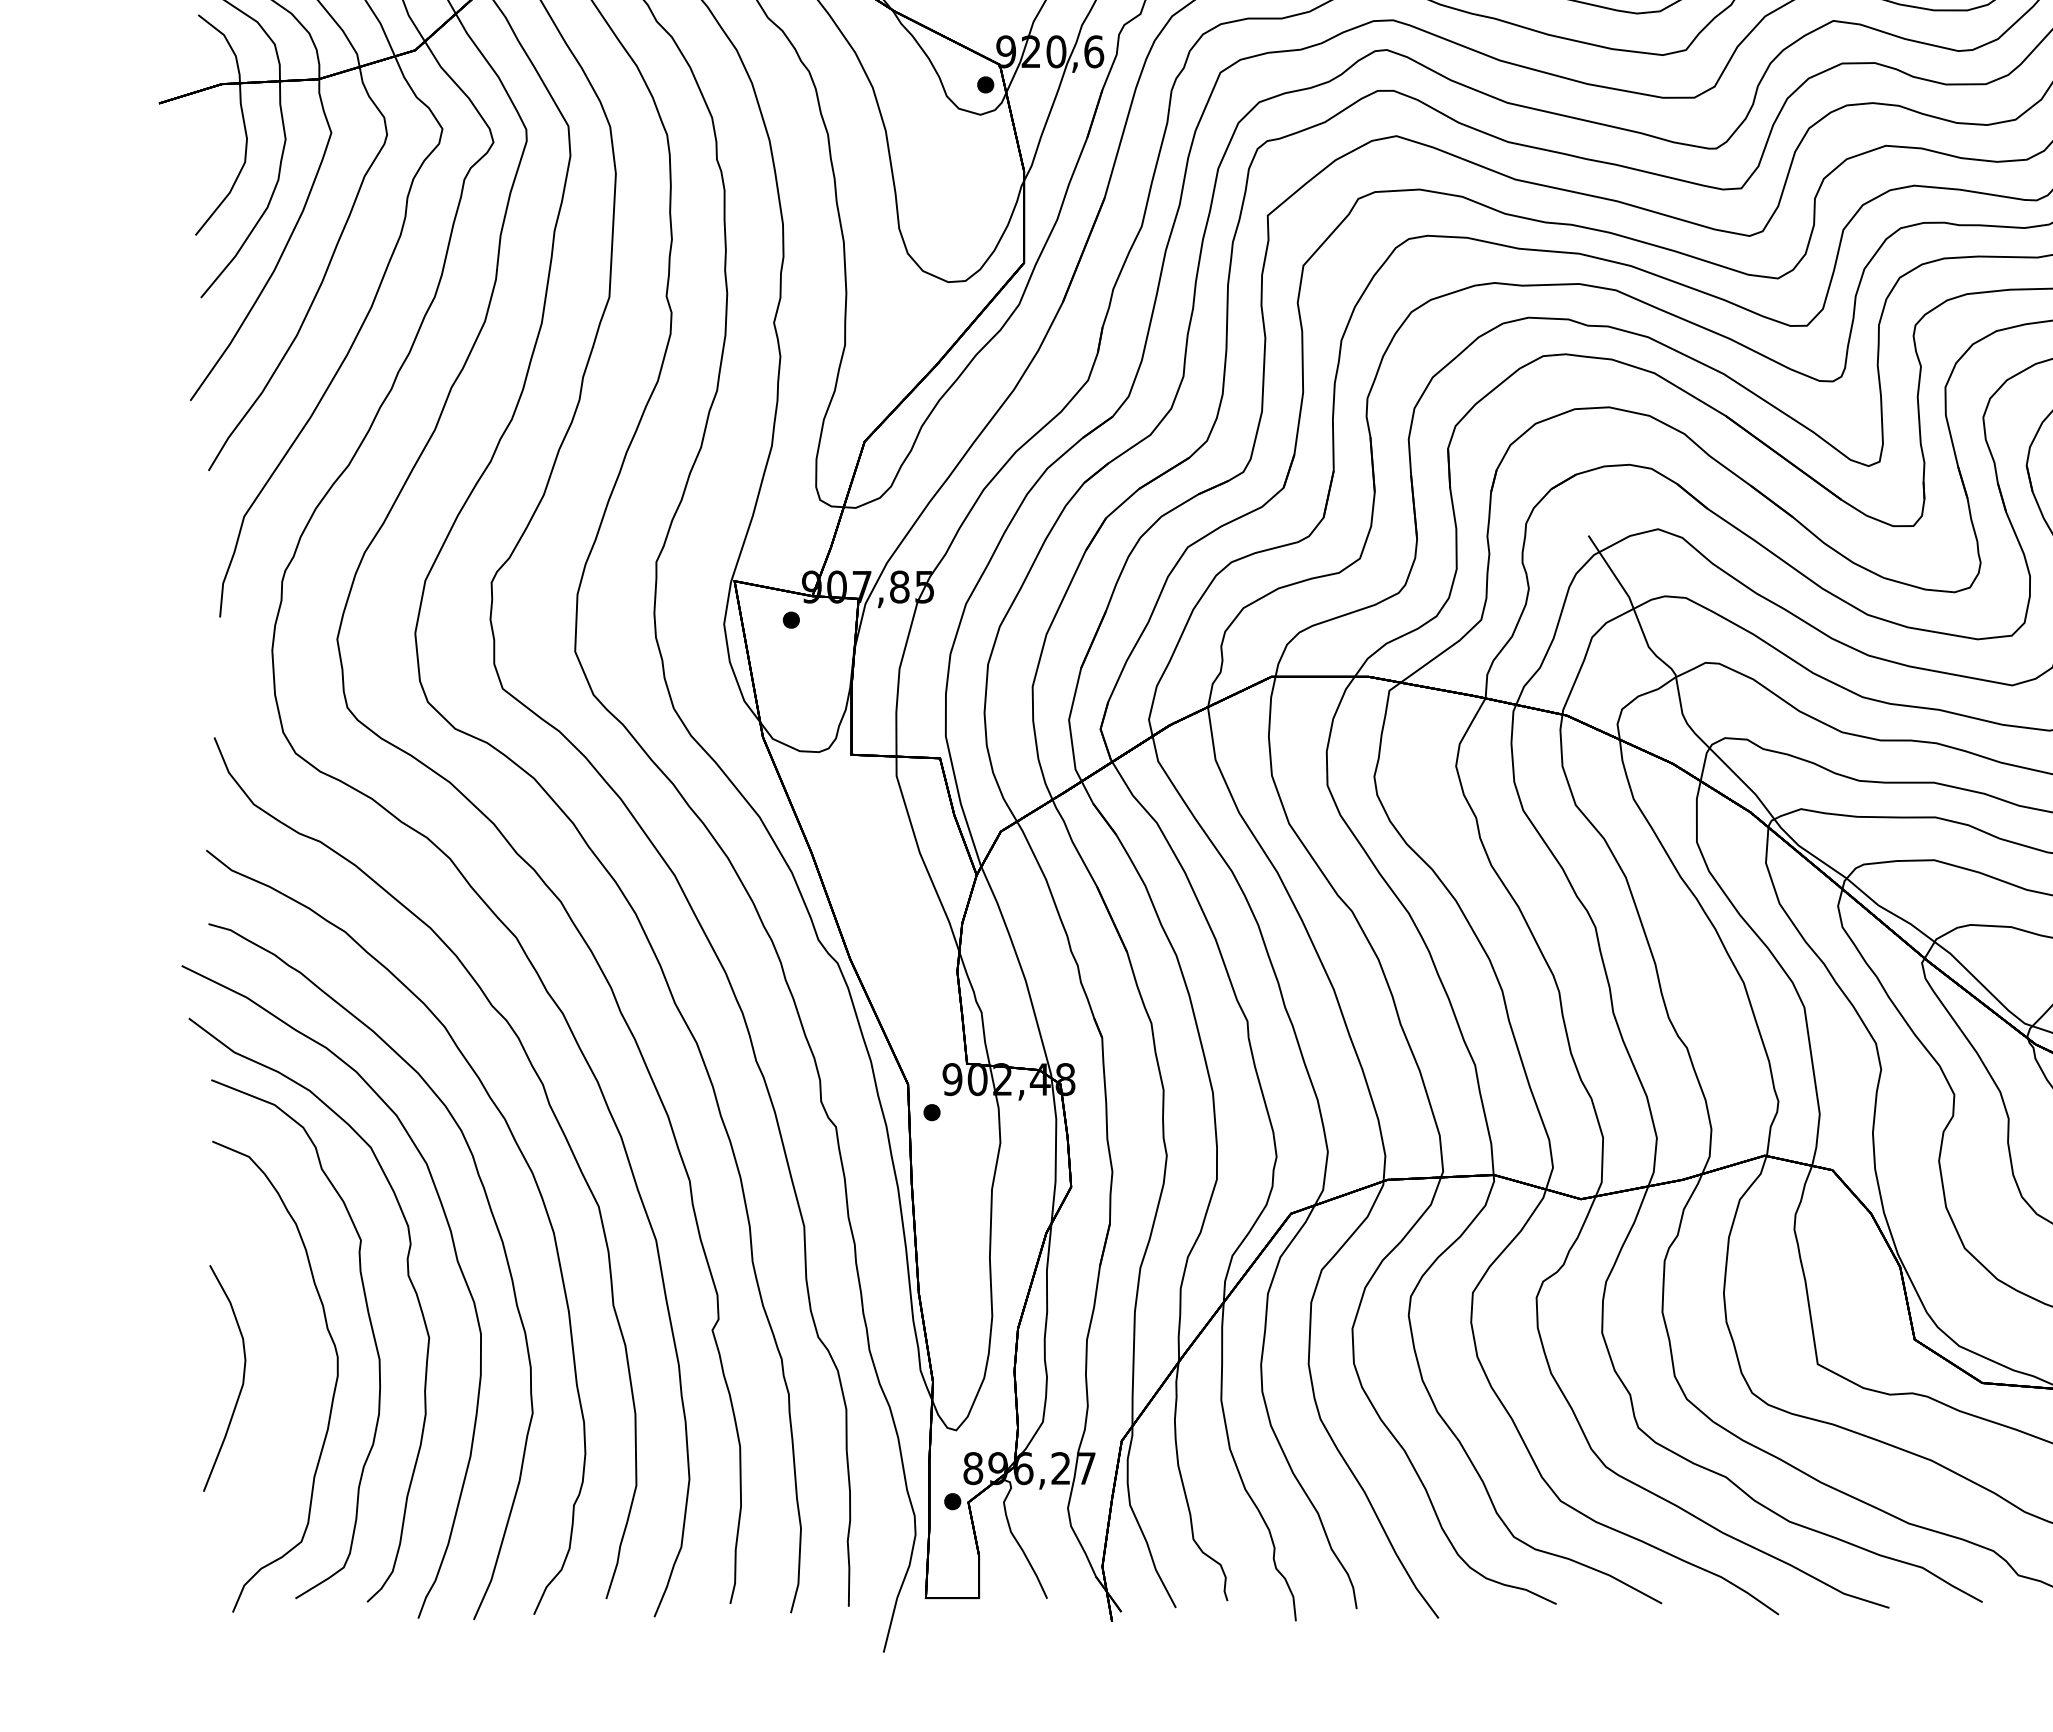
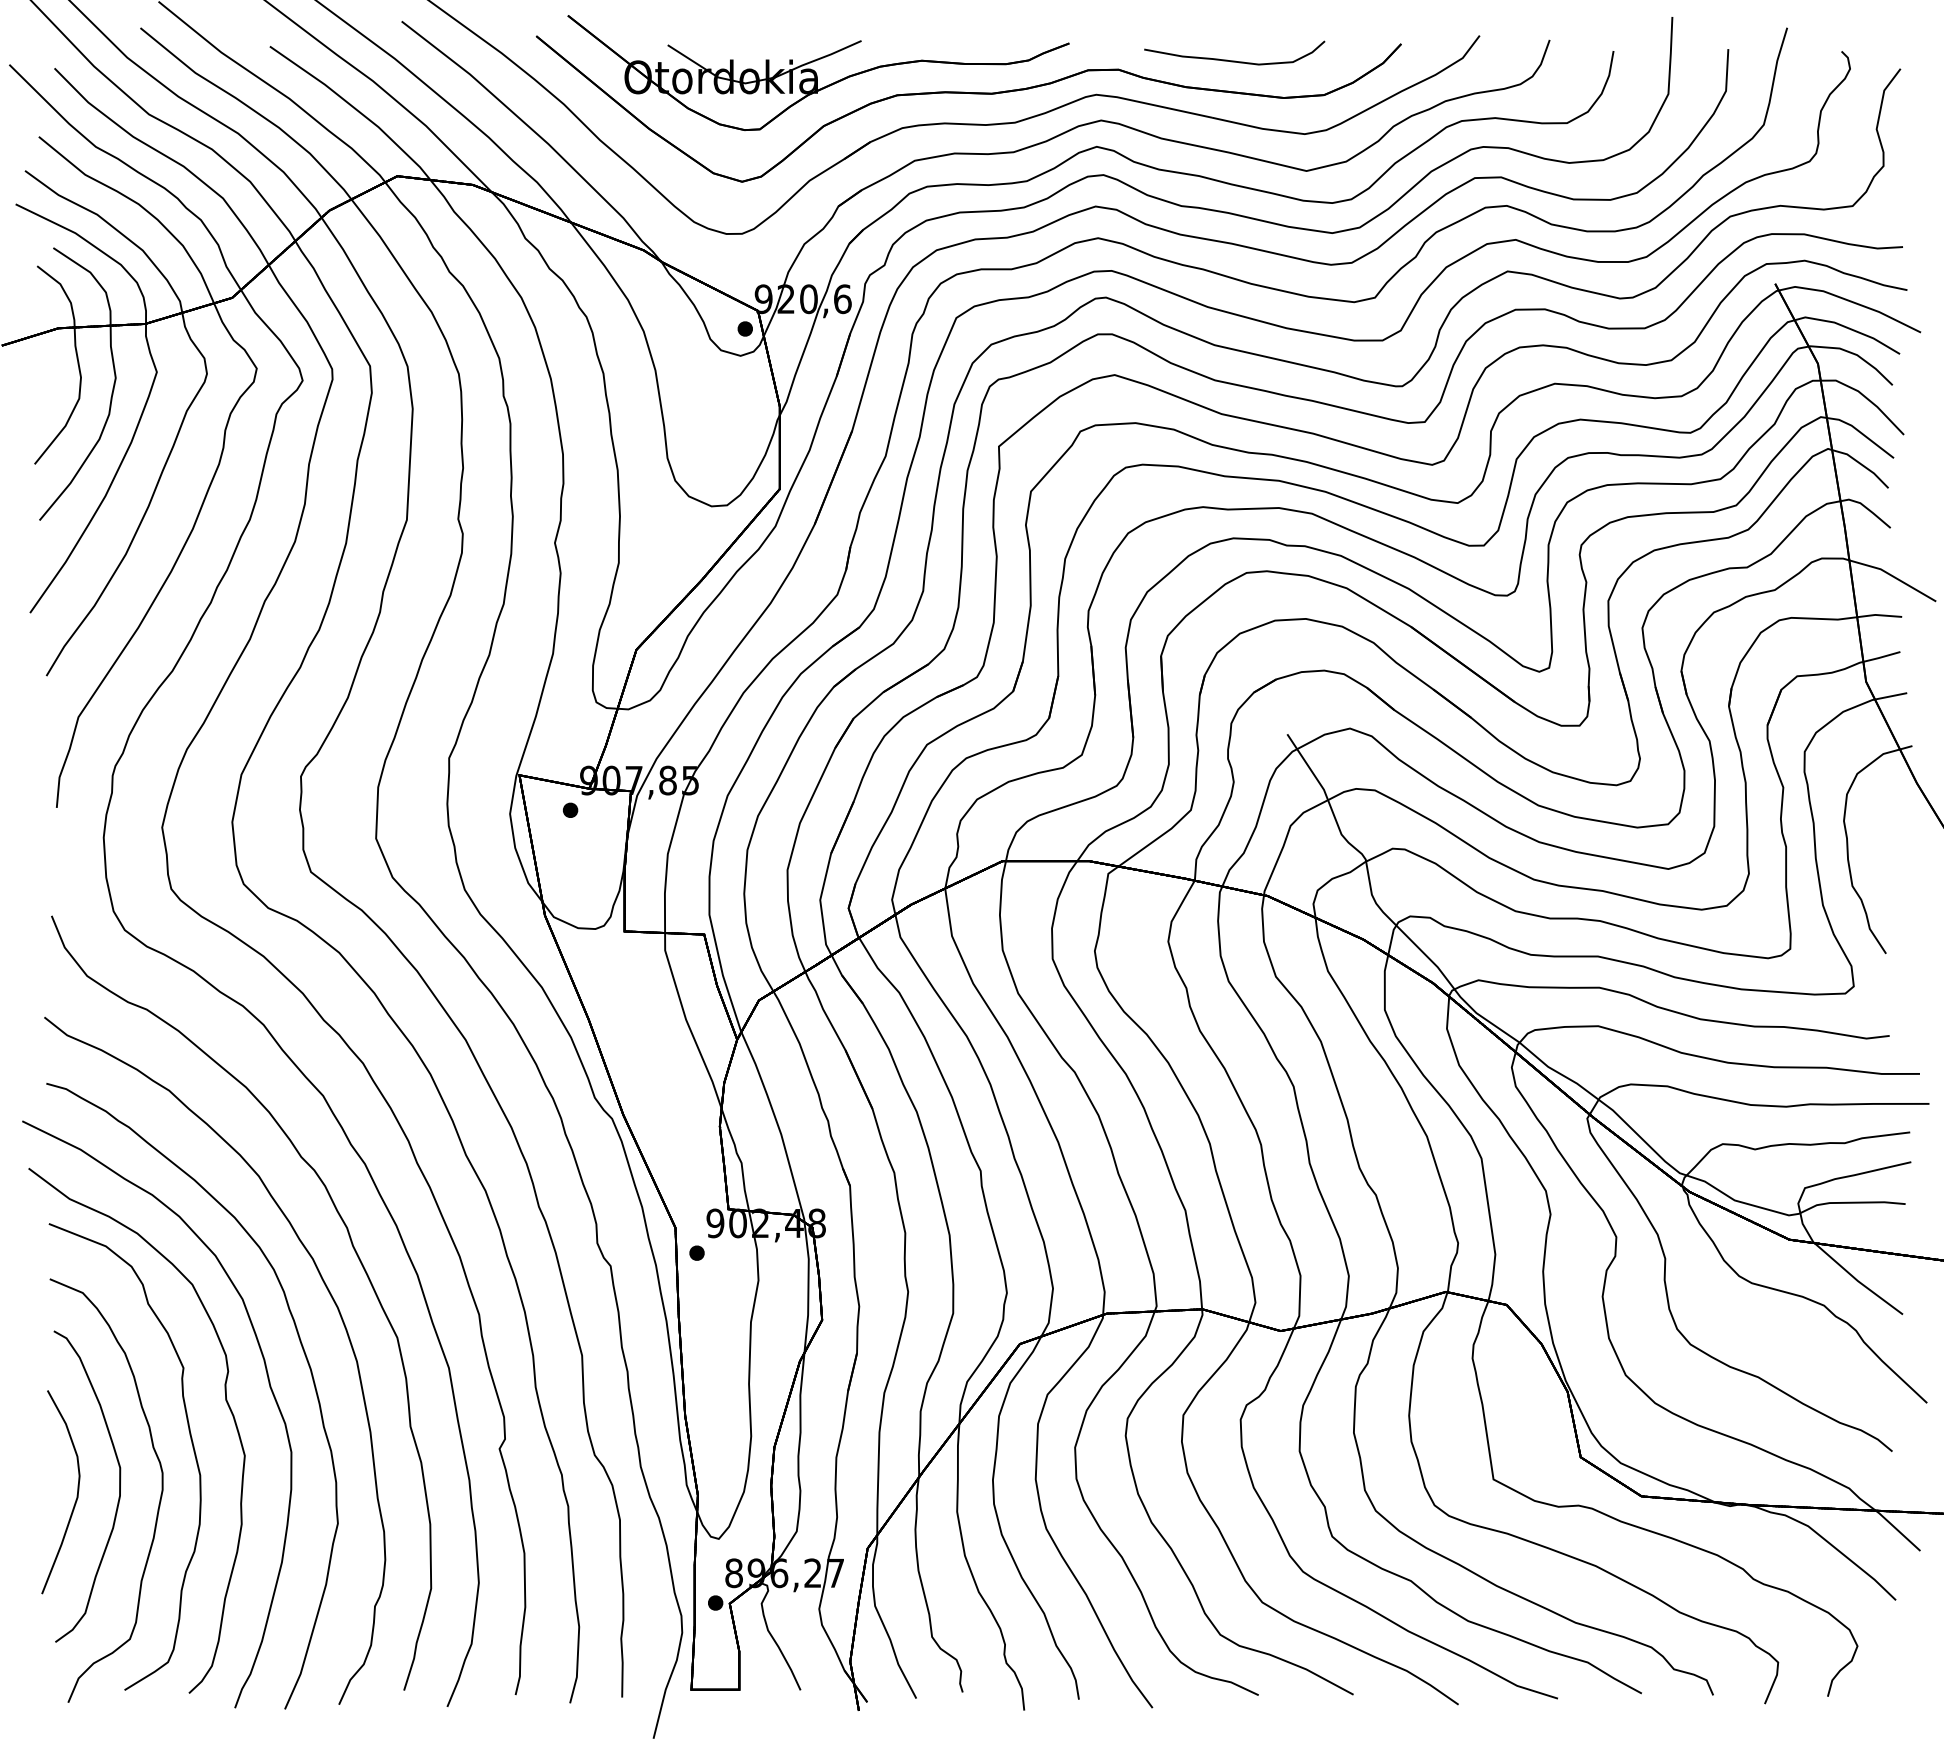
part: (289, 1372) -> (119, 1486), added

